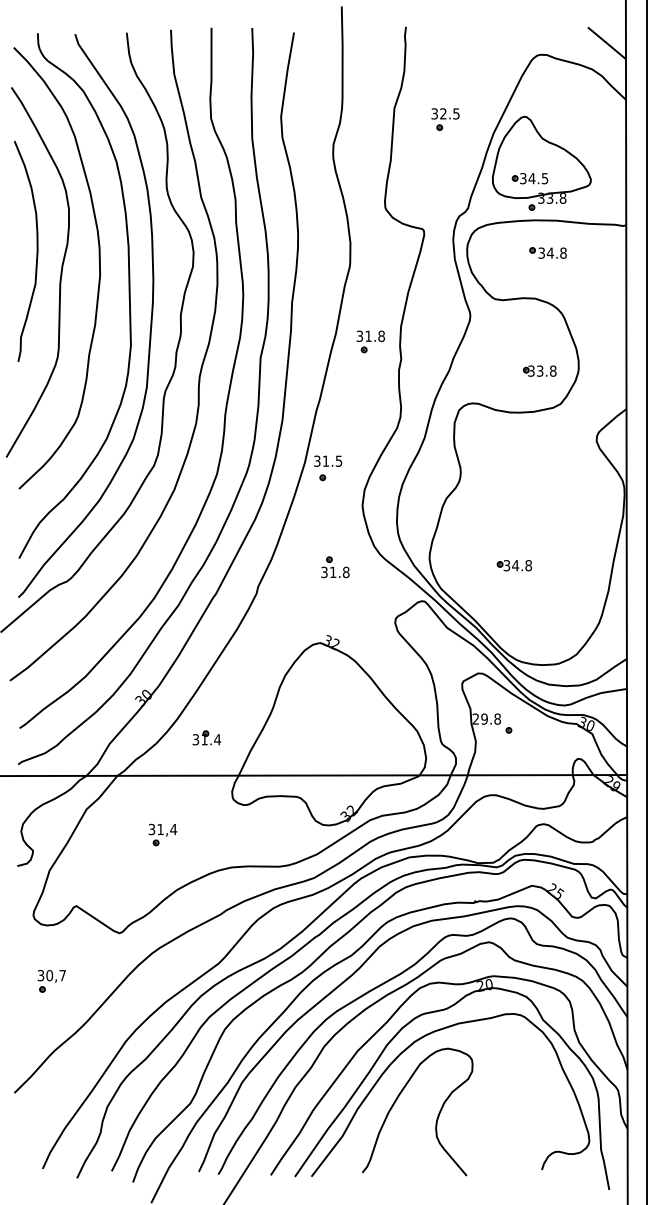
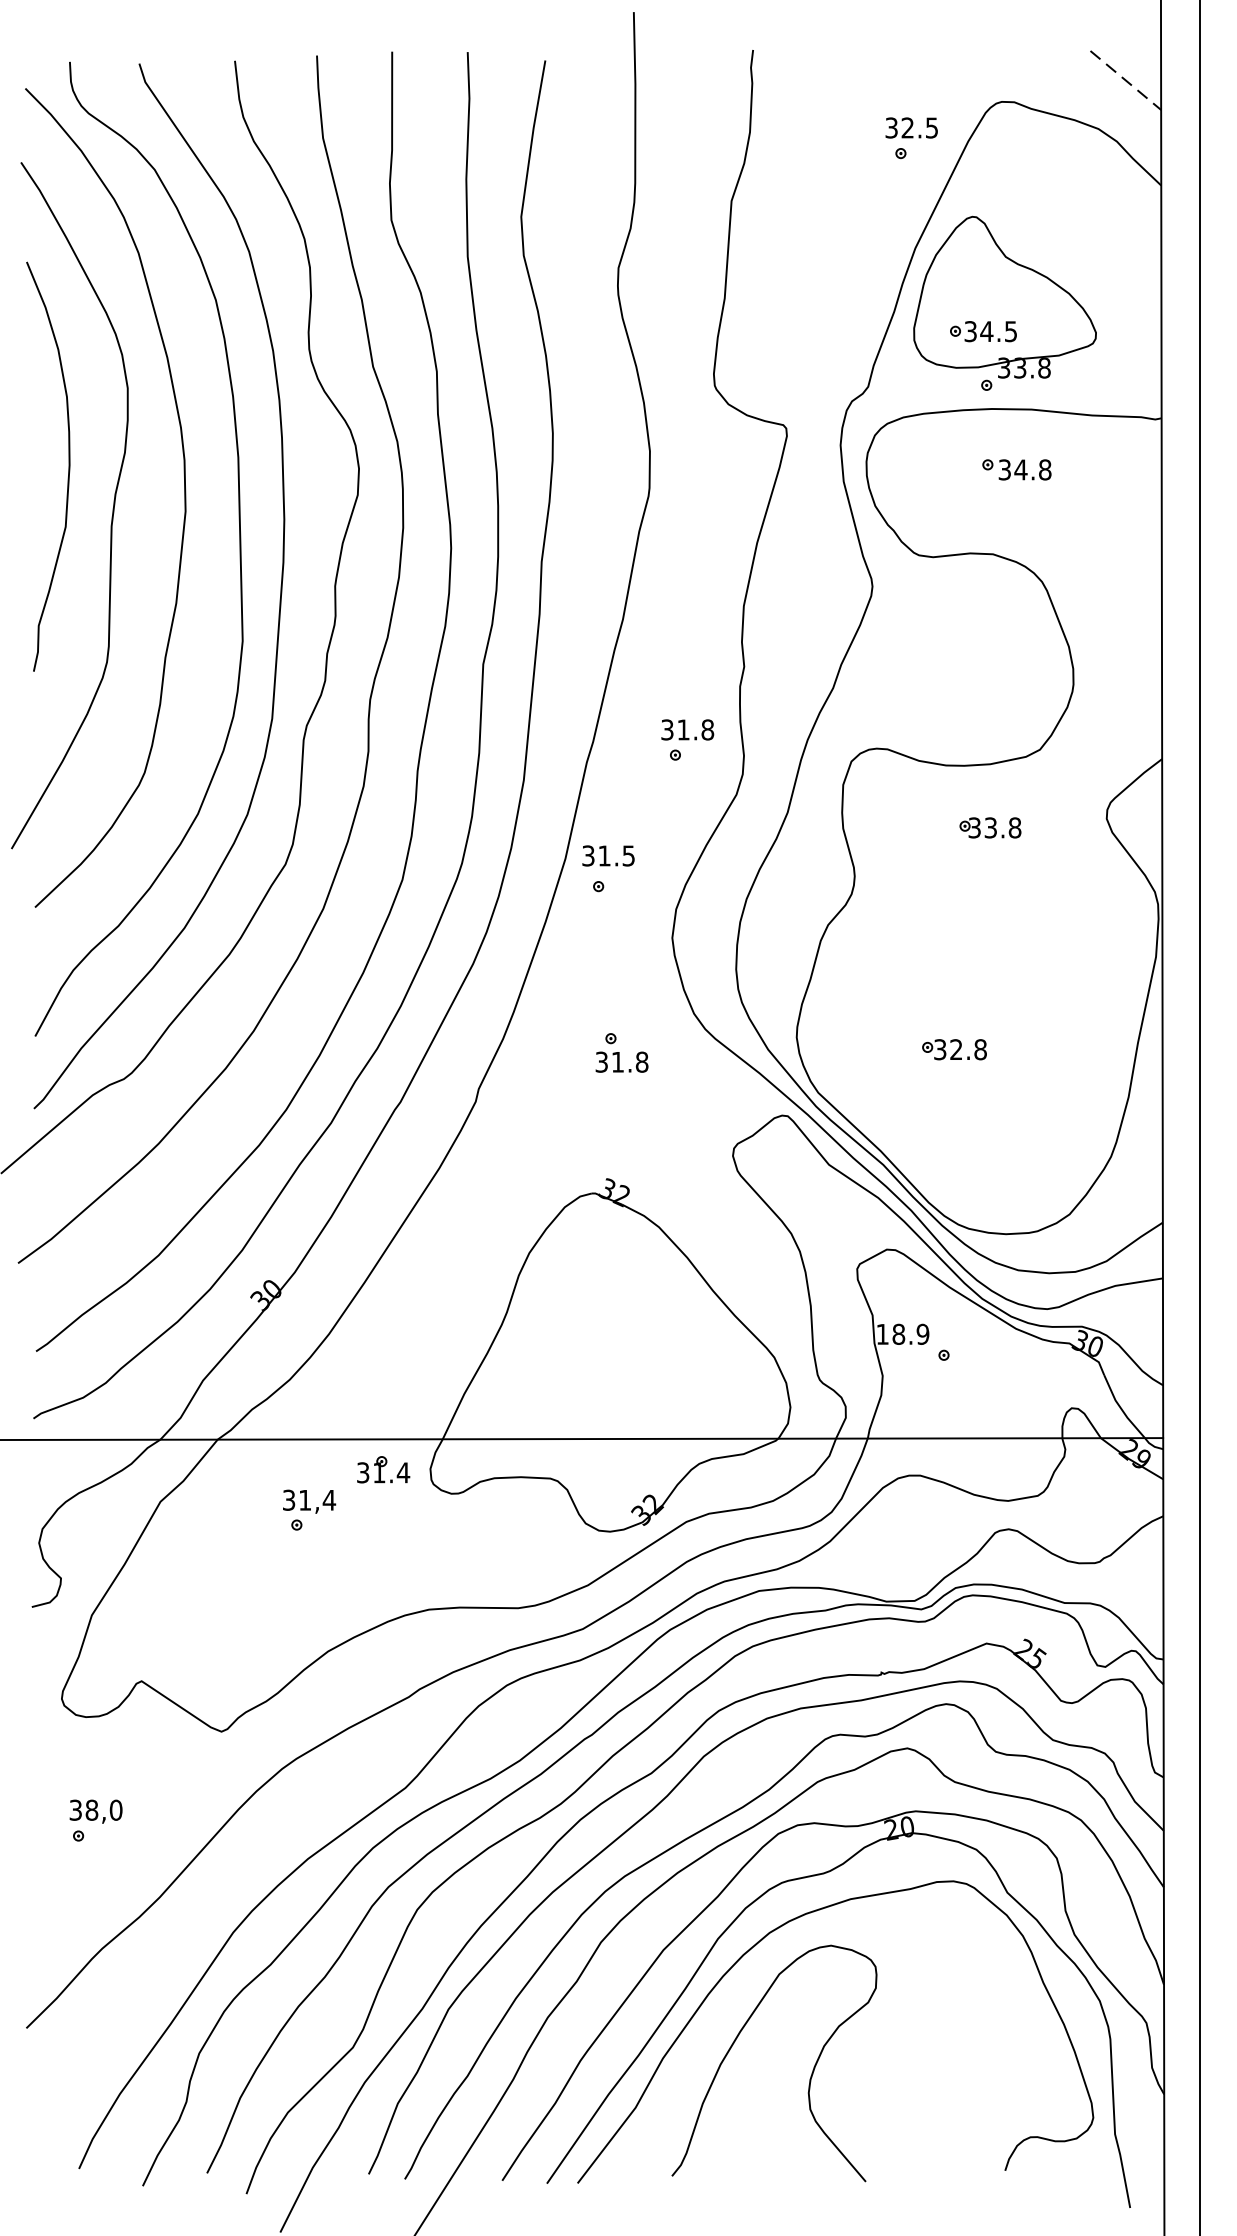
line: (607, 43) -> (1126, 80), solid -> dashed
part: (445, 119) -> (911, 138), moved
part: (370, 341) -> (687, 739), moved
part: (539, 370) -> (989, 826), moved
text: (515, 565) -> (956, 1049), 34.8 -> 32.8
text: (486, 718) -> (902, 1333), 29.8 -> 18.9
part: (206, 737) -> (382, 1468), moved
part: (162, 834) -> (308, 1509), moved
text: (56, 975) -> (104, 1810), 30,7 -> 38,0

